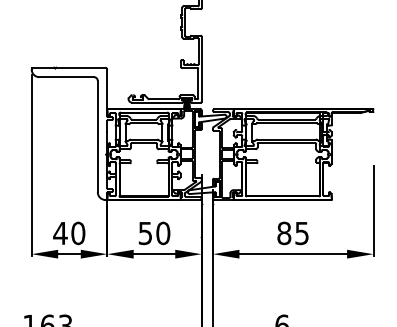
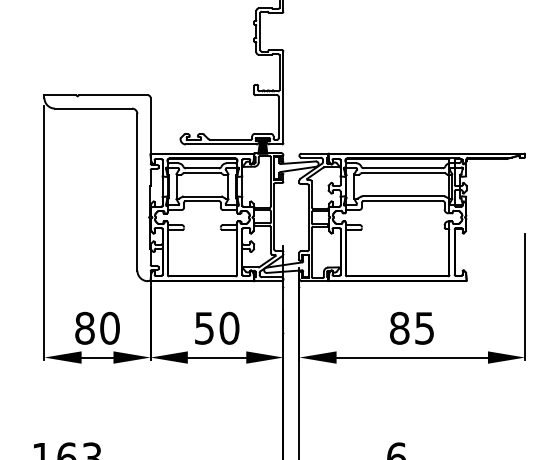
text: (60, 233) -> (84, 328), 40 -> 80

